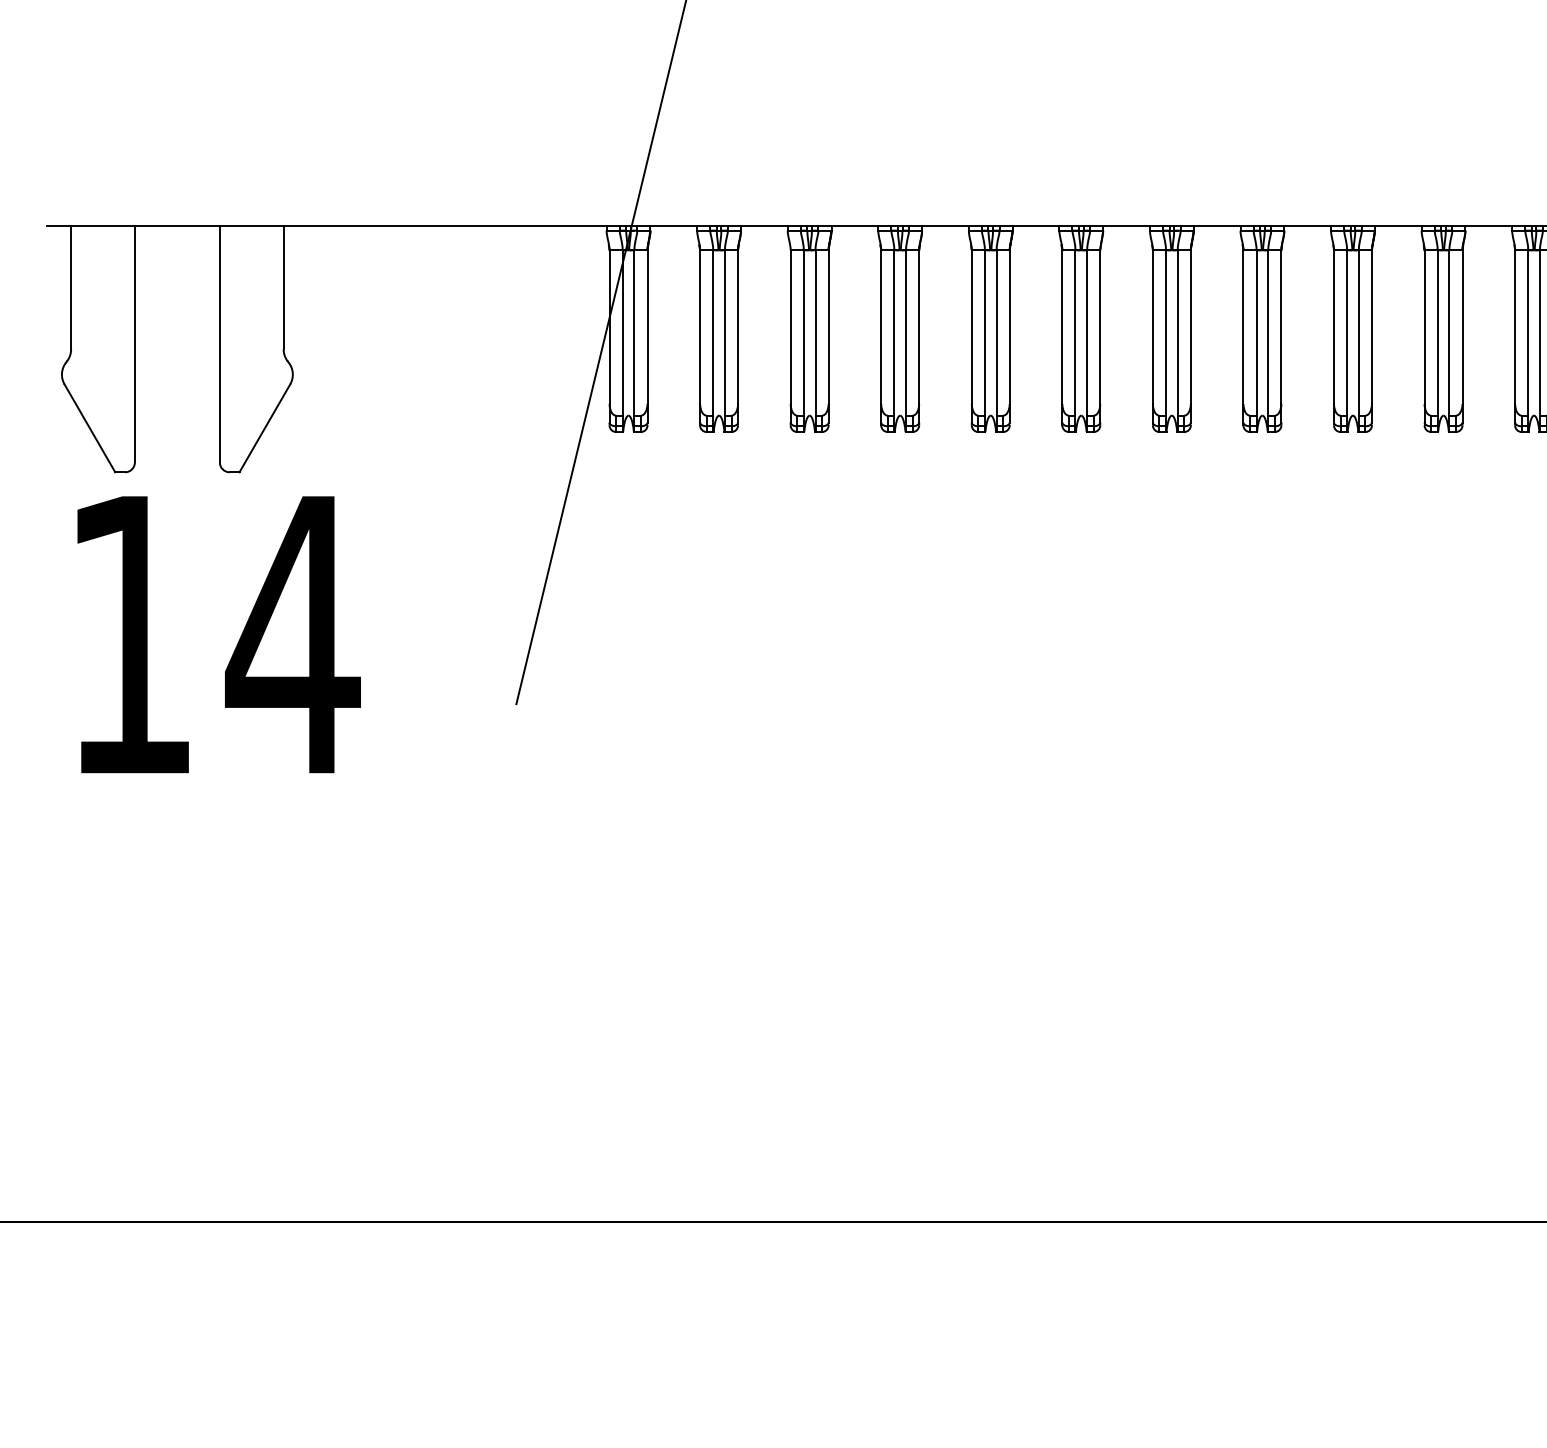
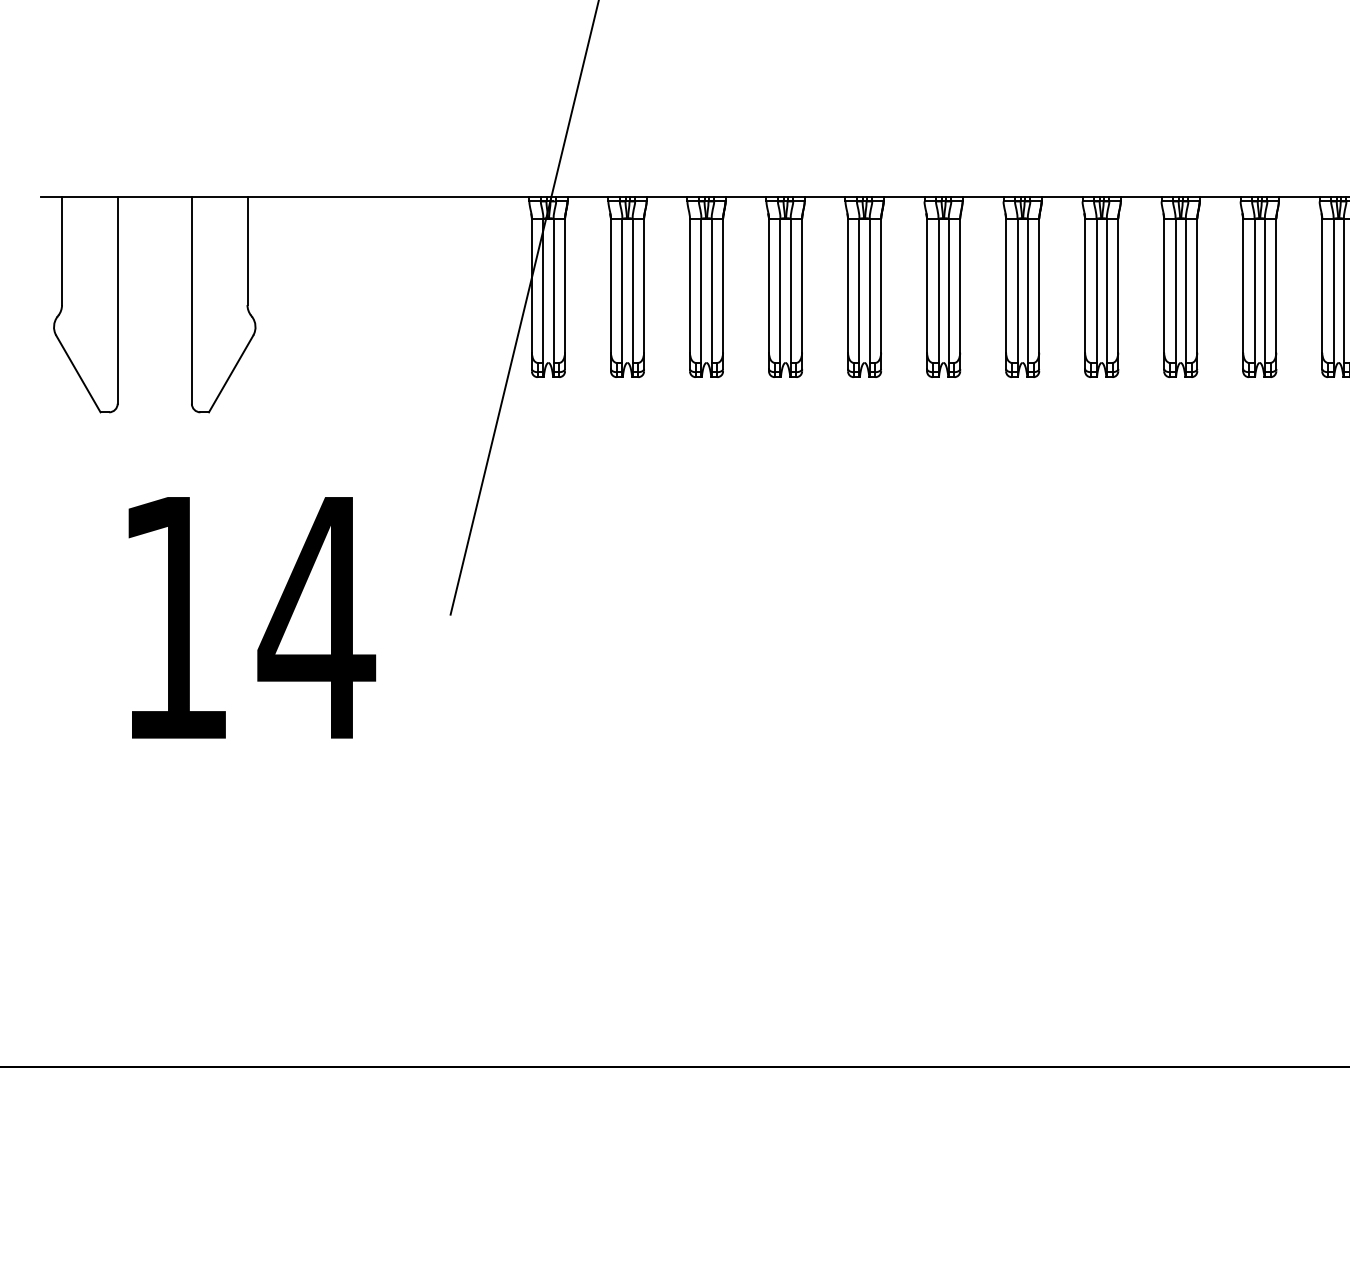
text: (218, 634) -> (251, 617), moved

